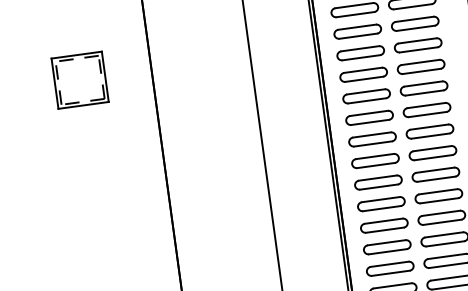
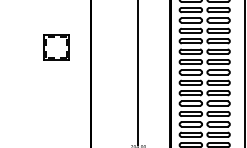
part: (80, 80) -> (56, 47), moved

